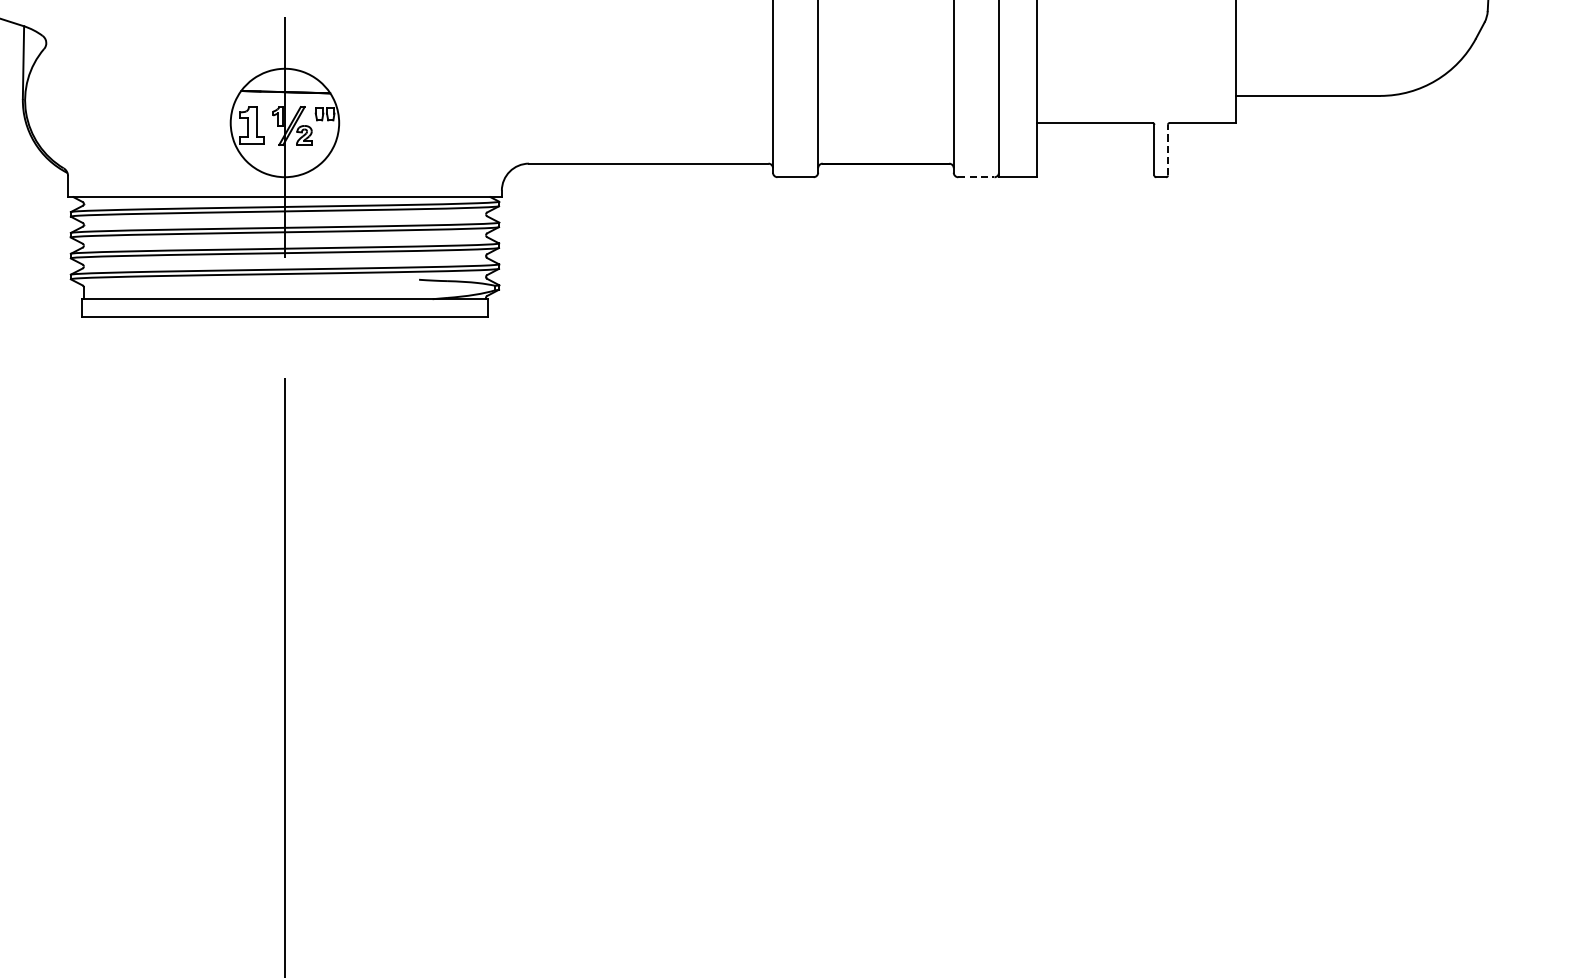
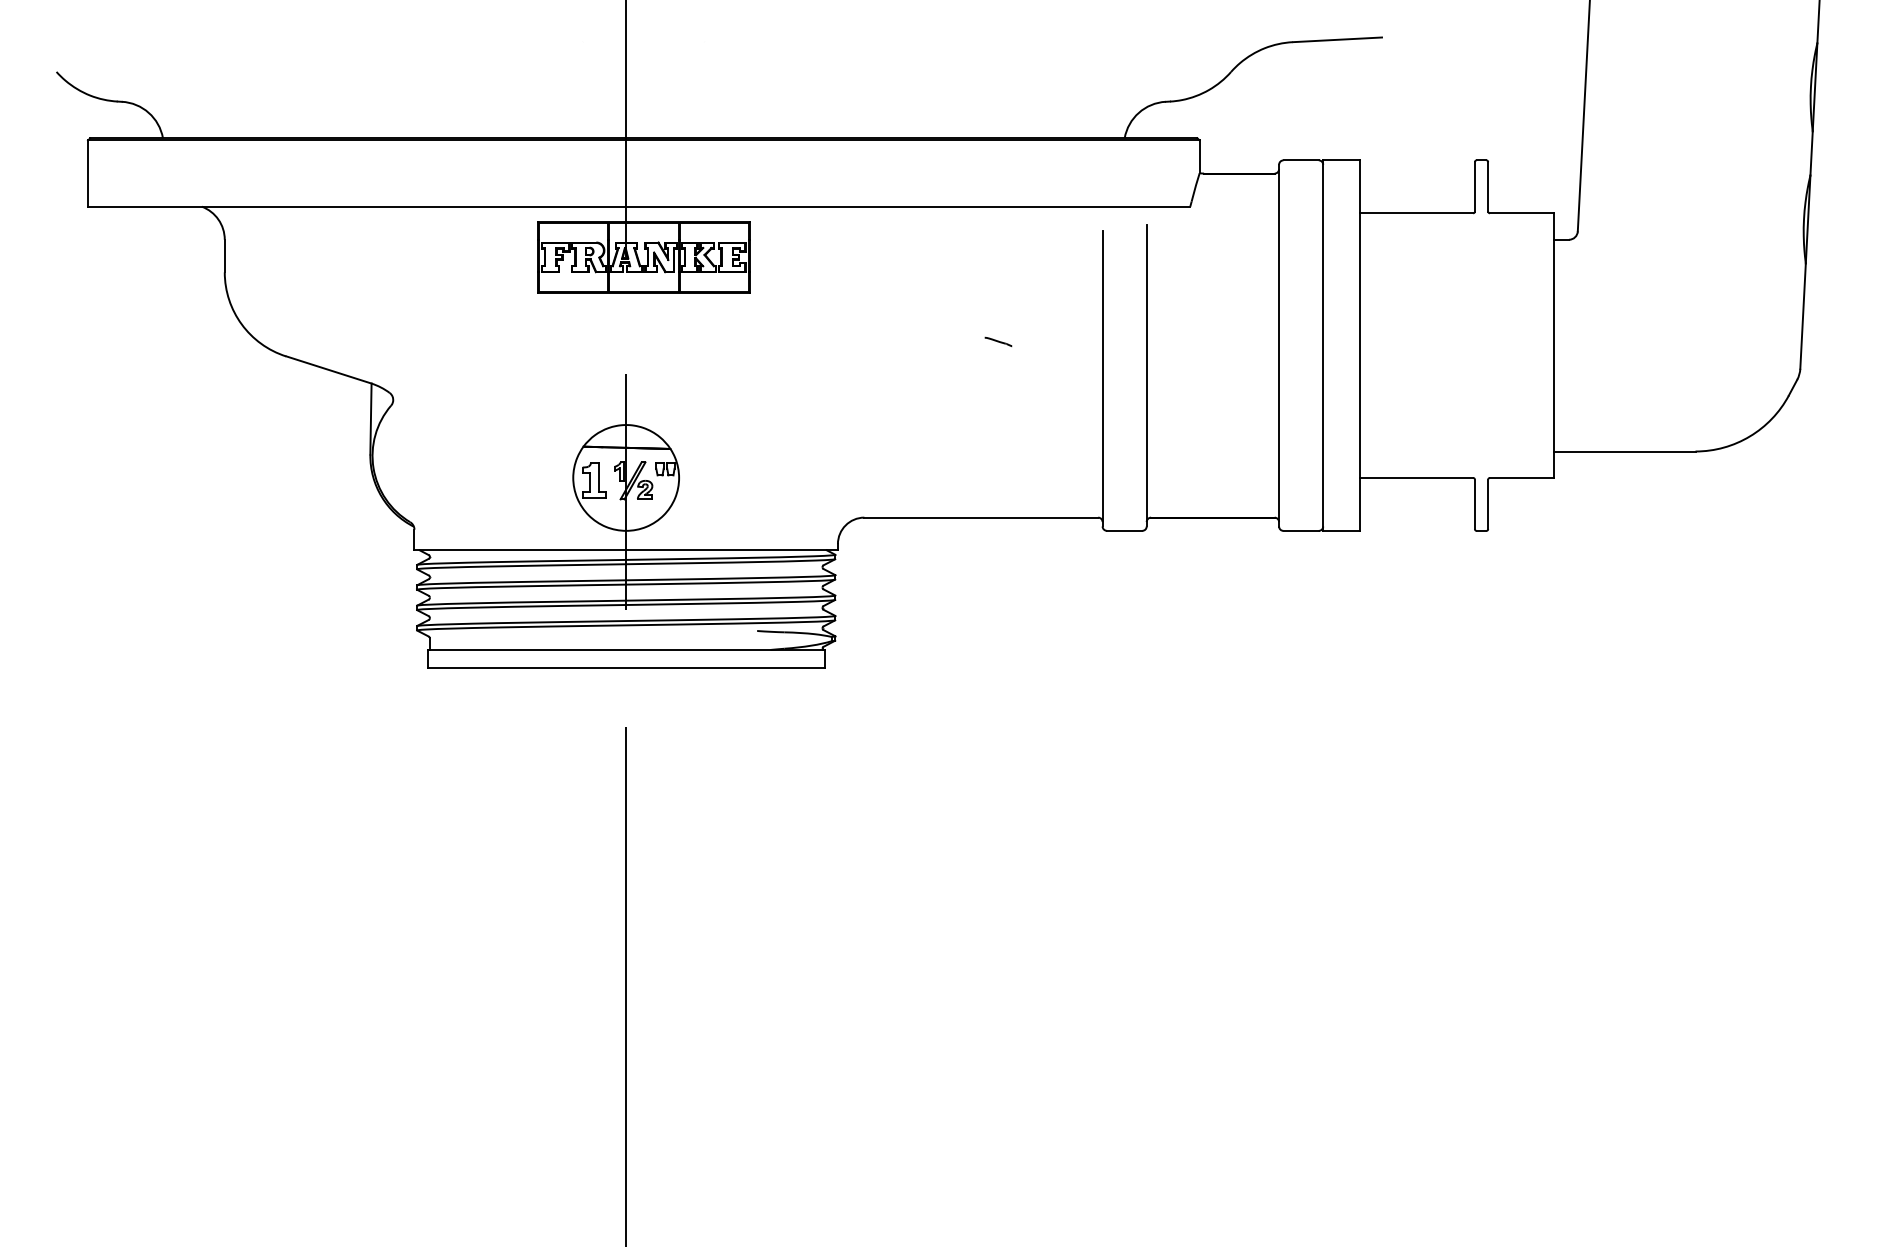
line: (1168, 150) -> (1488, 504), dashed -> solid
line: (976, 176) -> (1301, 530), dashed -> solid

